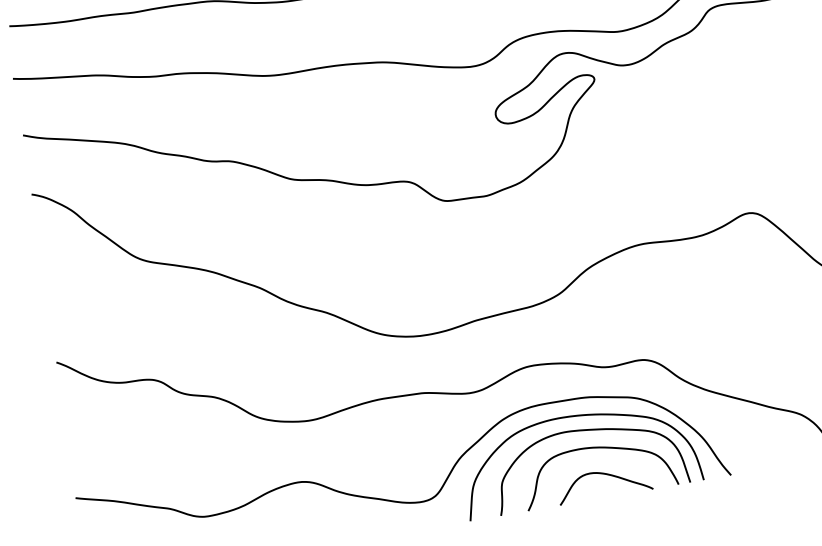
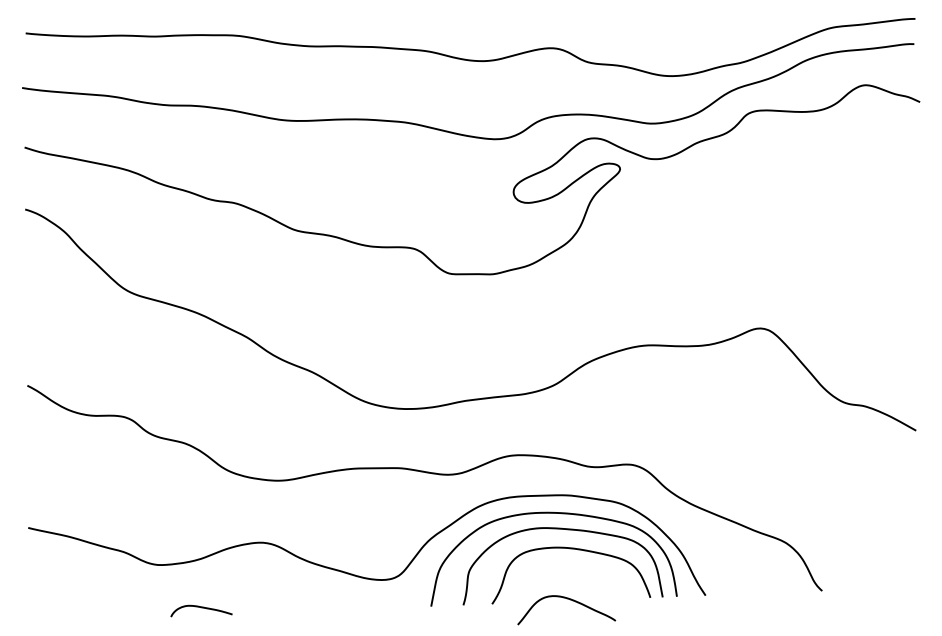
curve: (607, 475) -> (570, 600), moved

